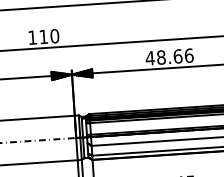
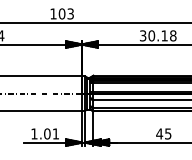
text: (49, 35) -> (66, 13), 110 -> 103
text: (168, 56) -> (157, 35), 48.66 -> 30.18

